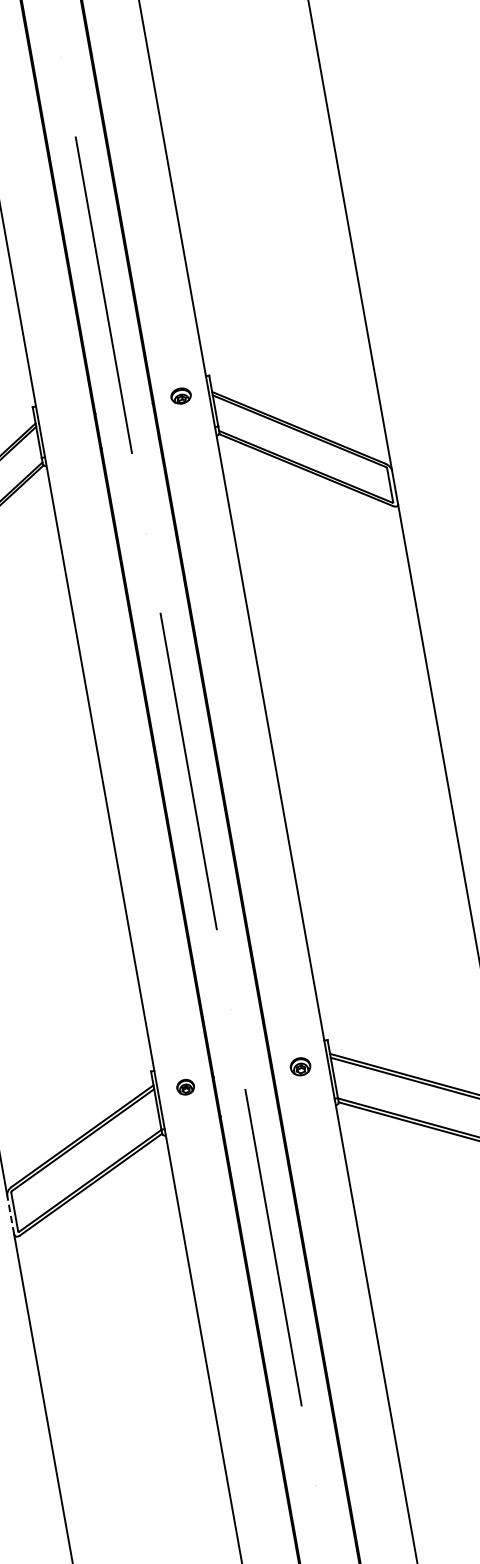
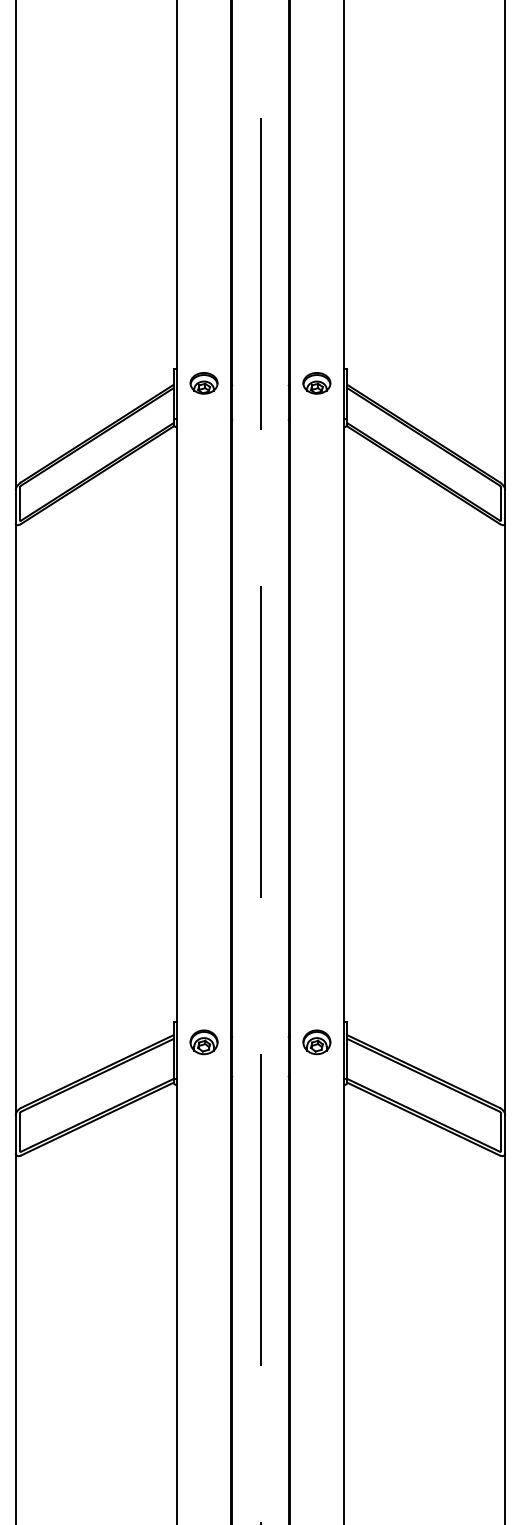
part: (180, 396) -> (316, 383), size x1.43
part: (65, 416) -> (203, 383), added
part: (300, 1066) -> (316, 1042), size x1.43
part: (185, 1087) -> (203, 1042), size x1.67
line: (10, 1214) -> (15, 1133), dashed -> solid

